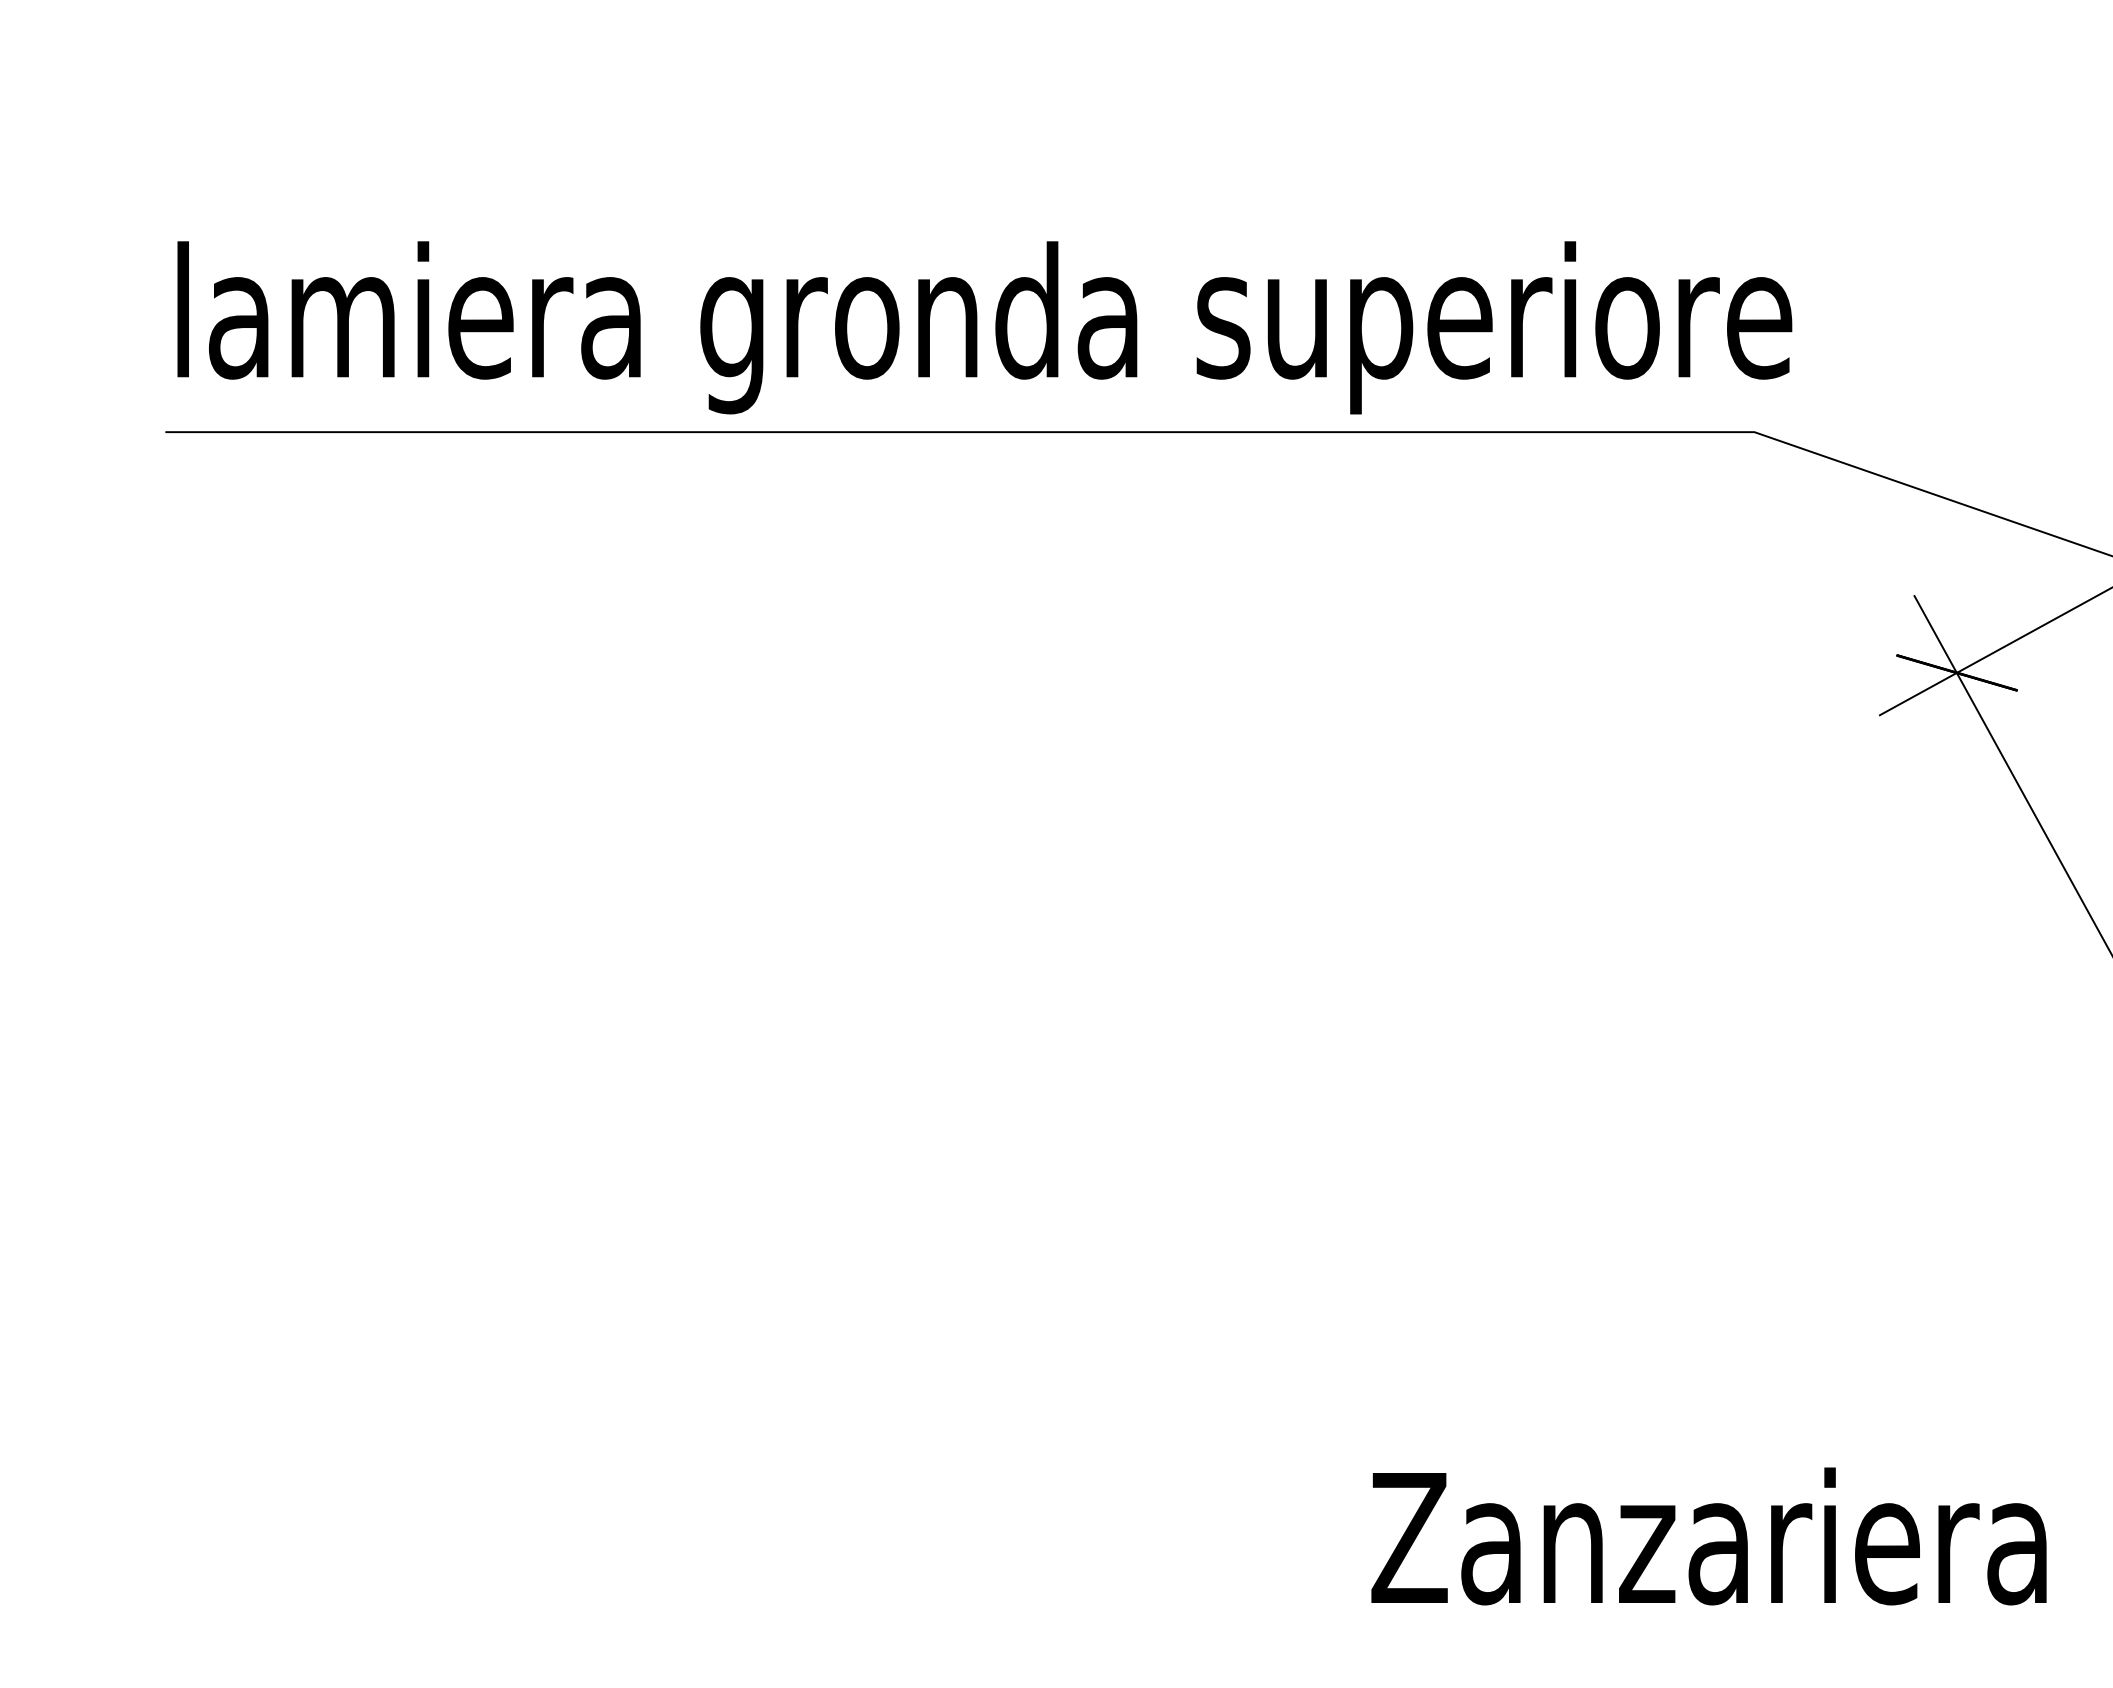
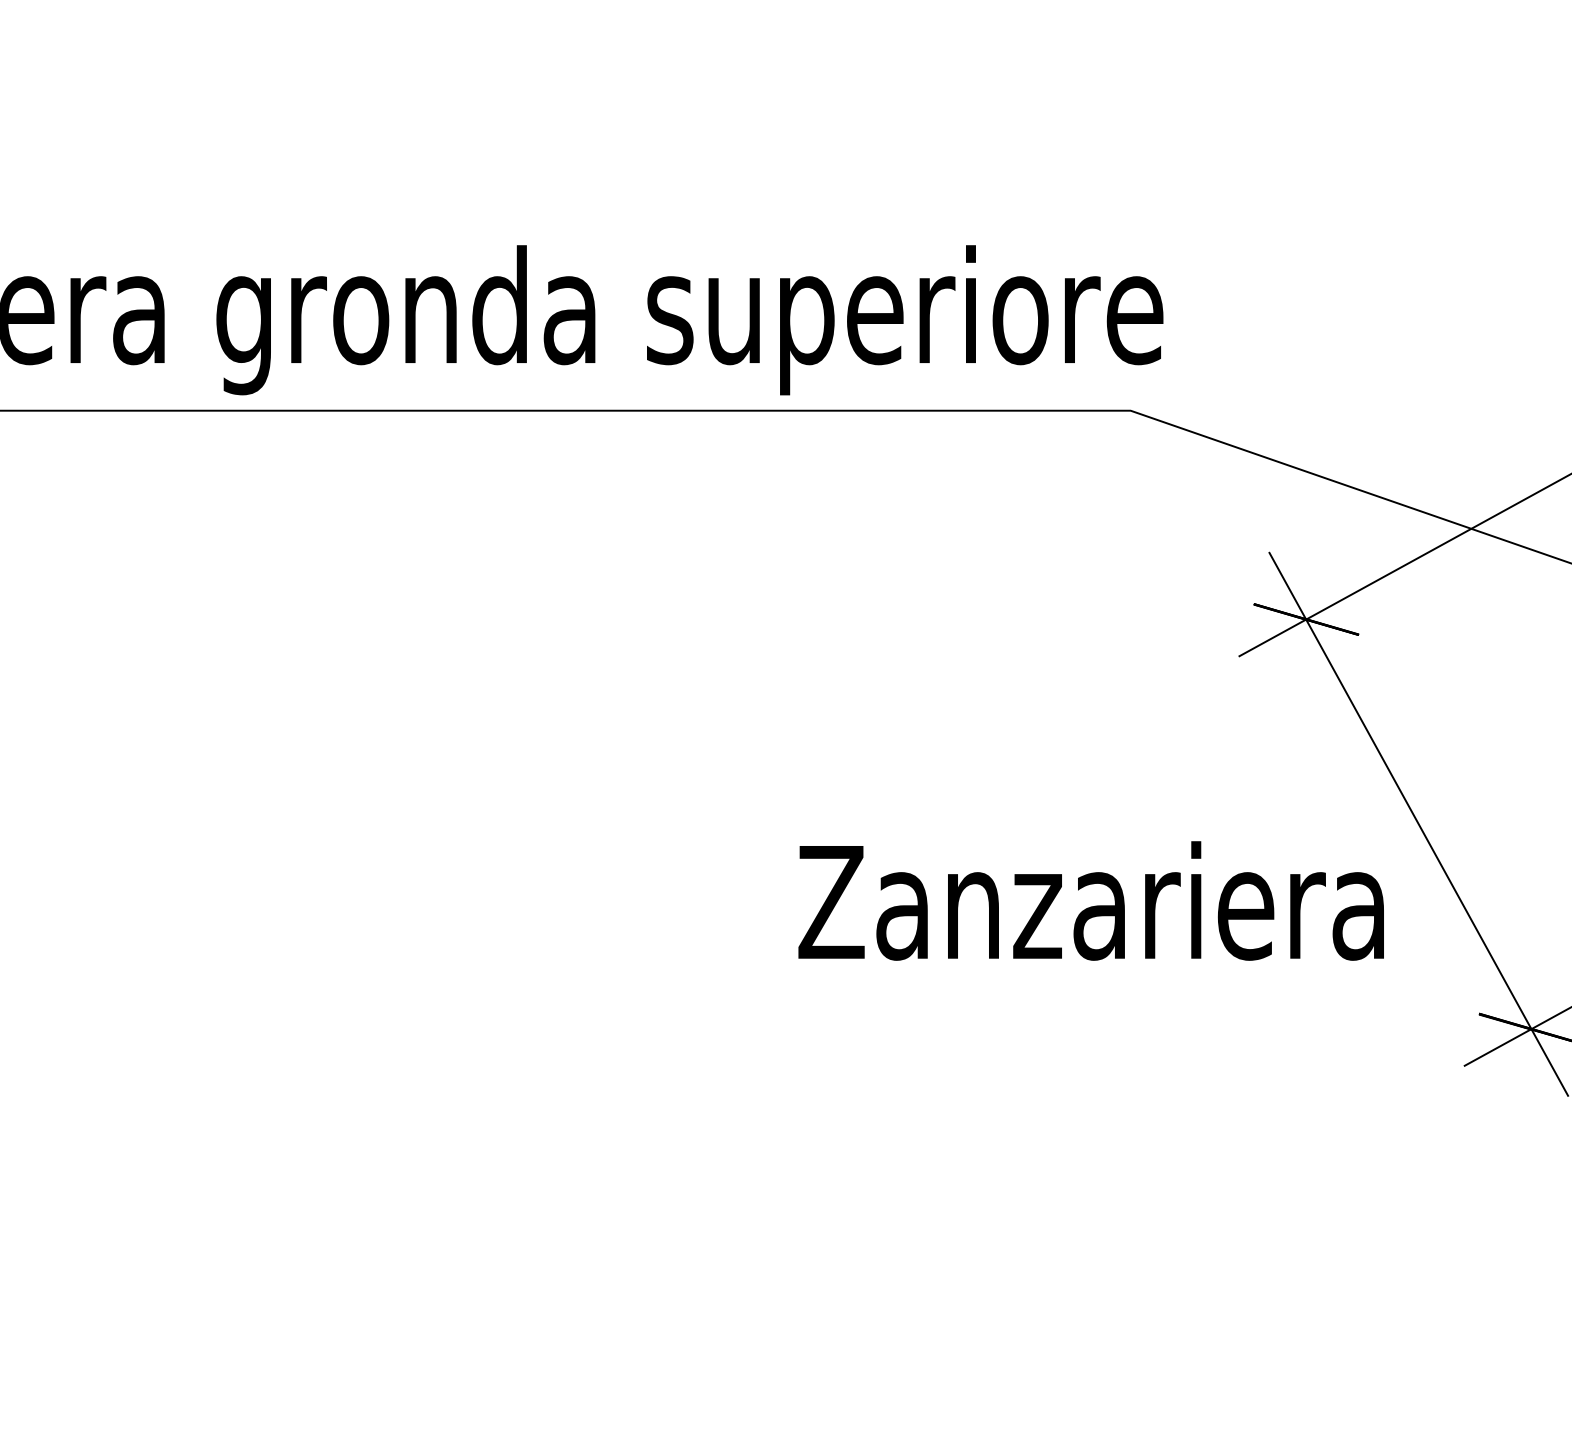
text: (1708, 1536) -> (1090, 901), moved

